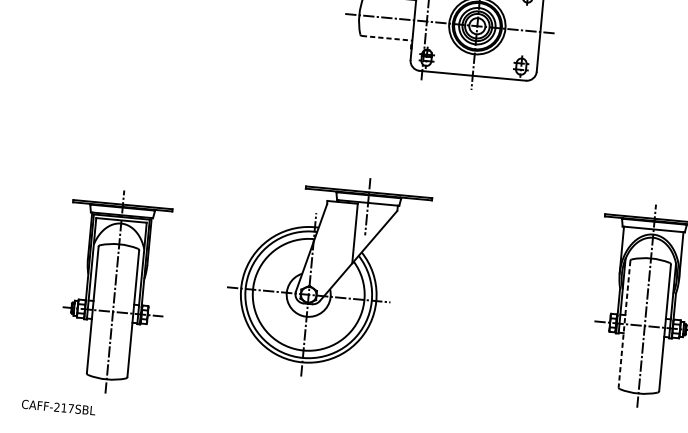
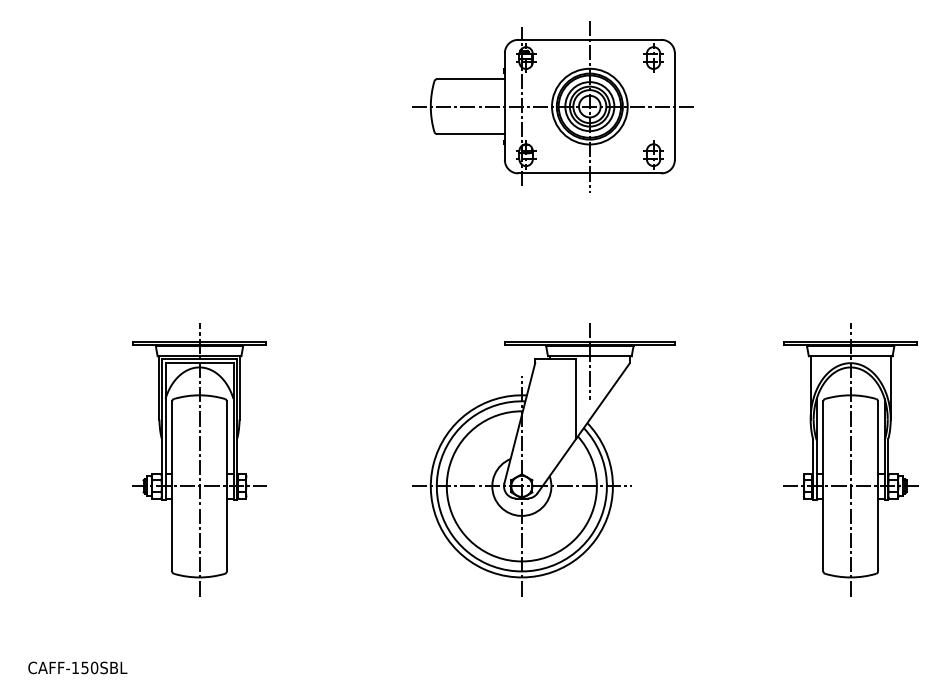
line: (387, 38) -> (471, 133), dashed -> solid
part: (326, 276) -> (543, 459), moved
part: (114, 291) -> (199, 459), moved
line: (624, 324) -> (823, 486), dashed -> solid
text: (64, 407) -> (85, 667), CAFF-217SBL -> CAFF-150SBL

